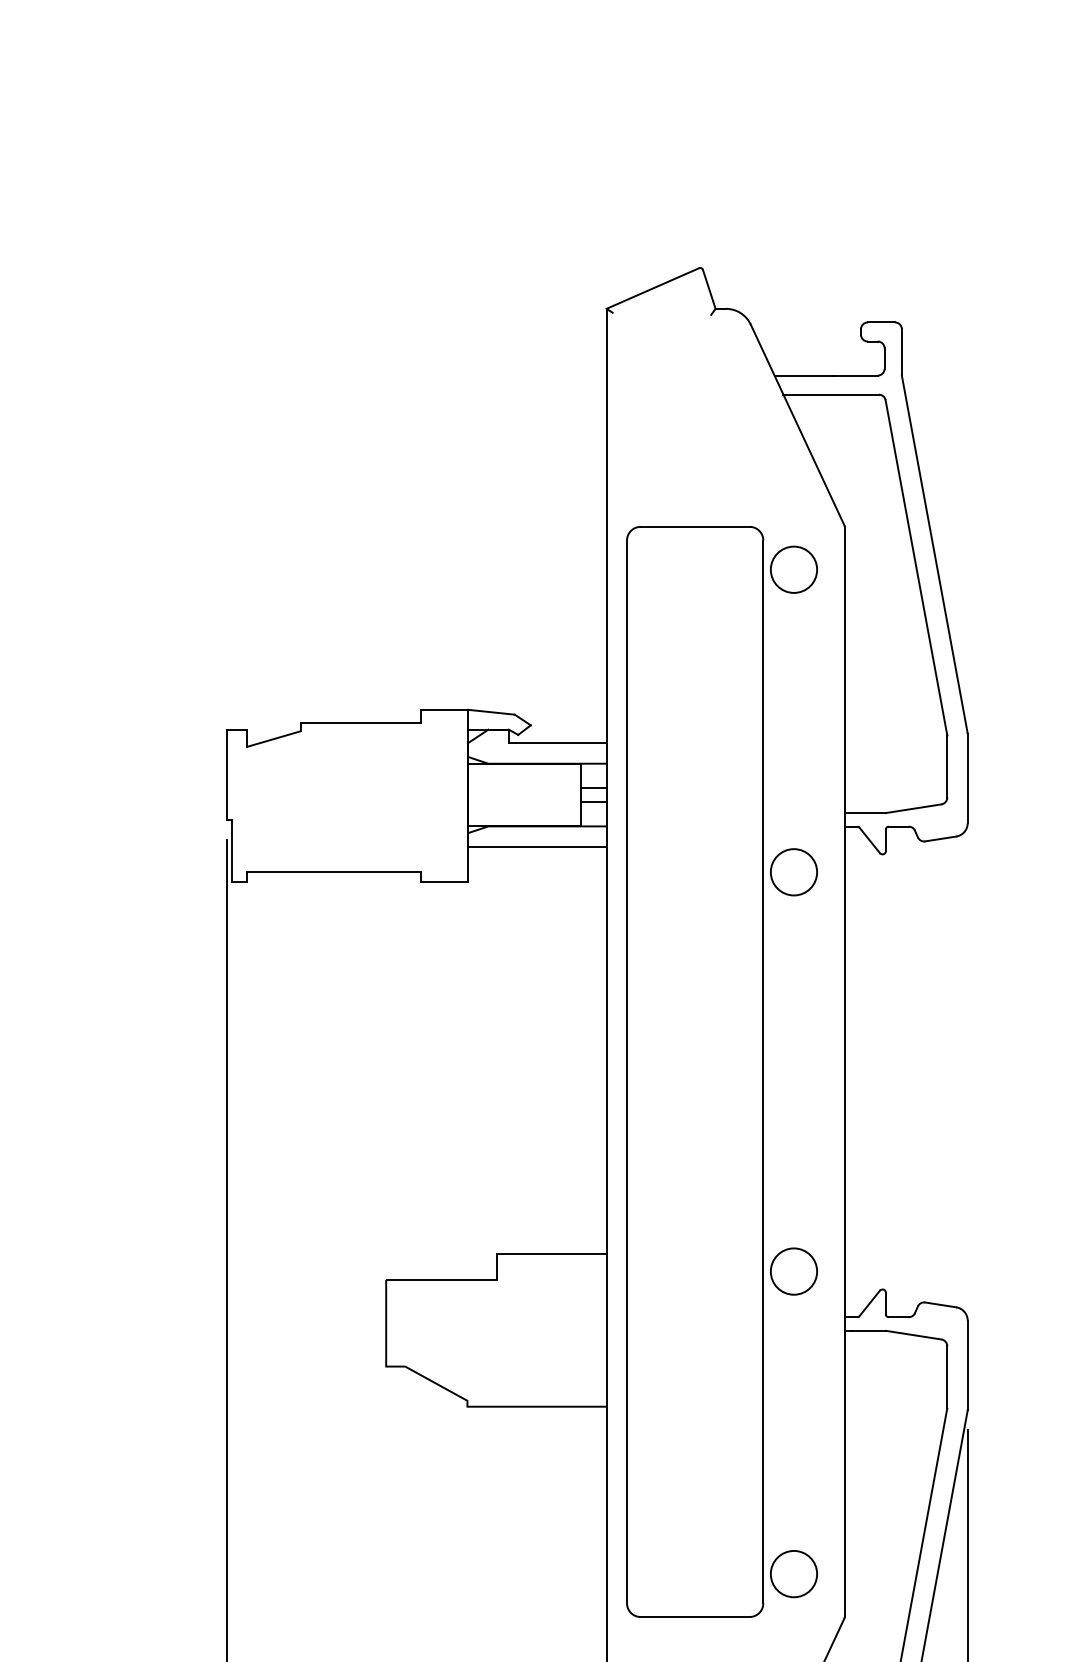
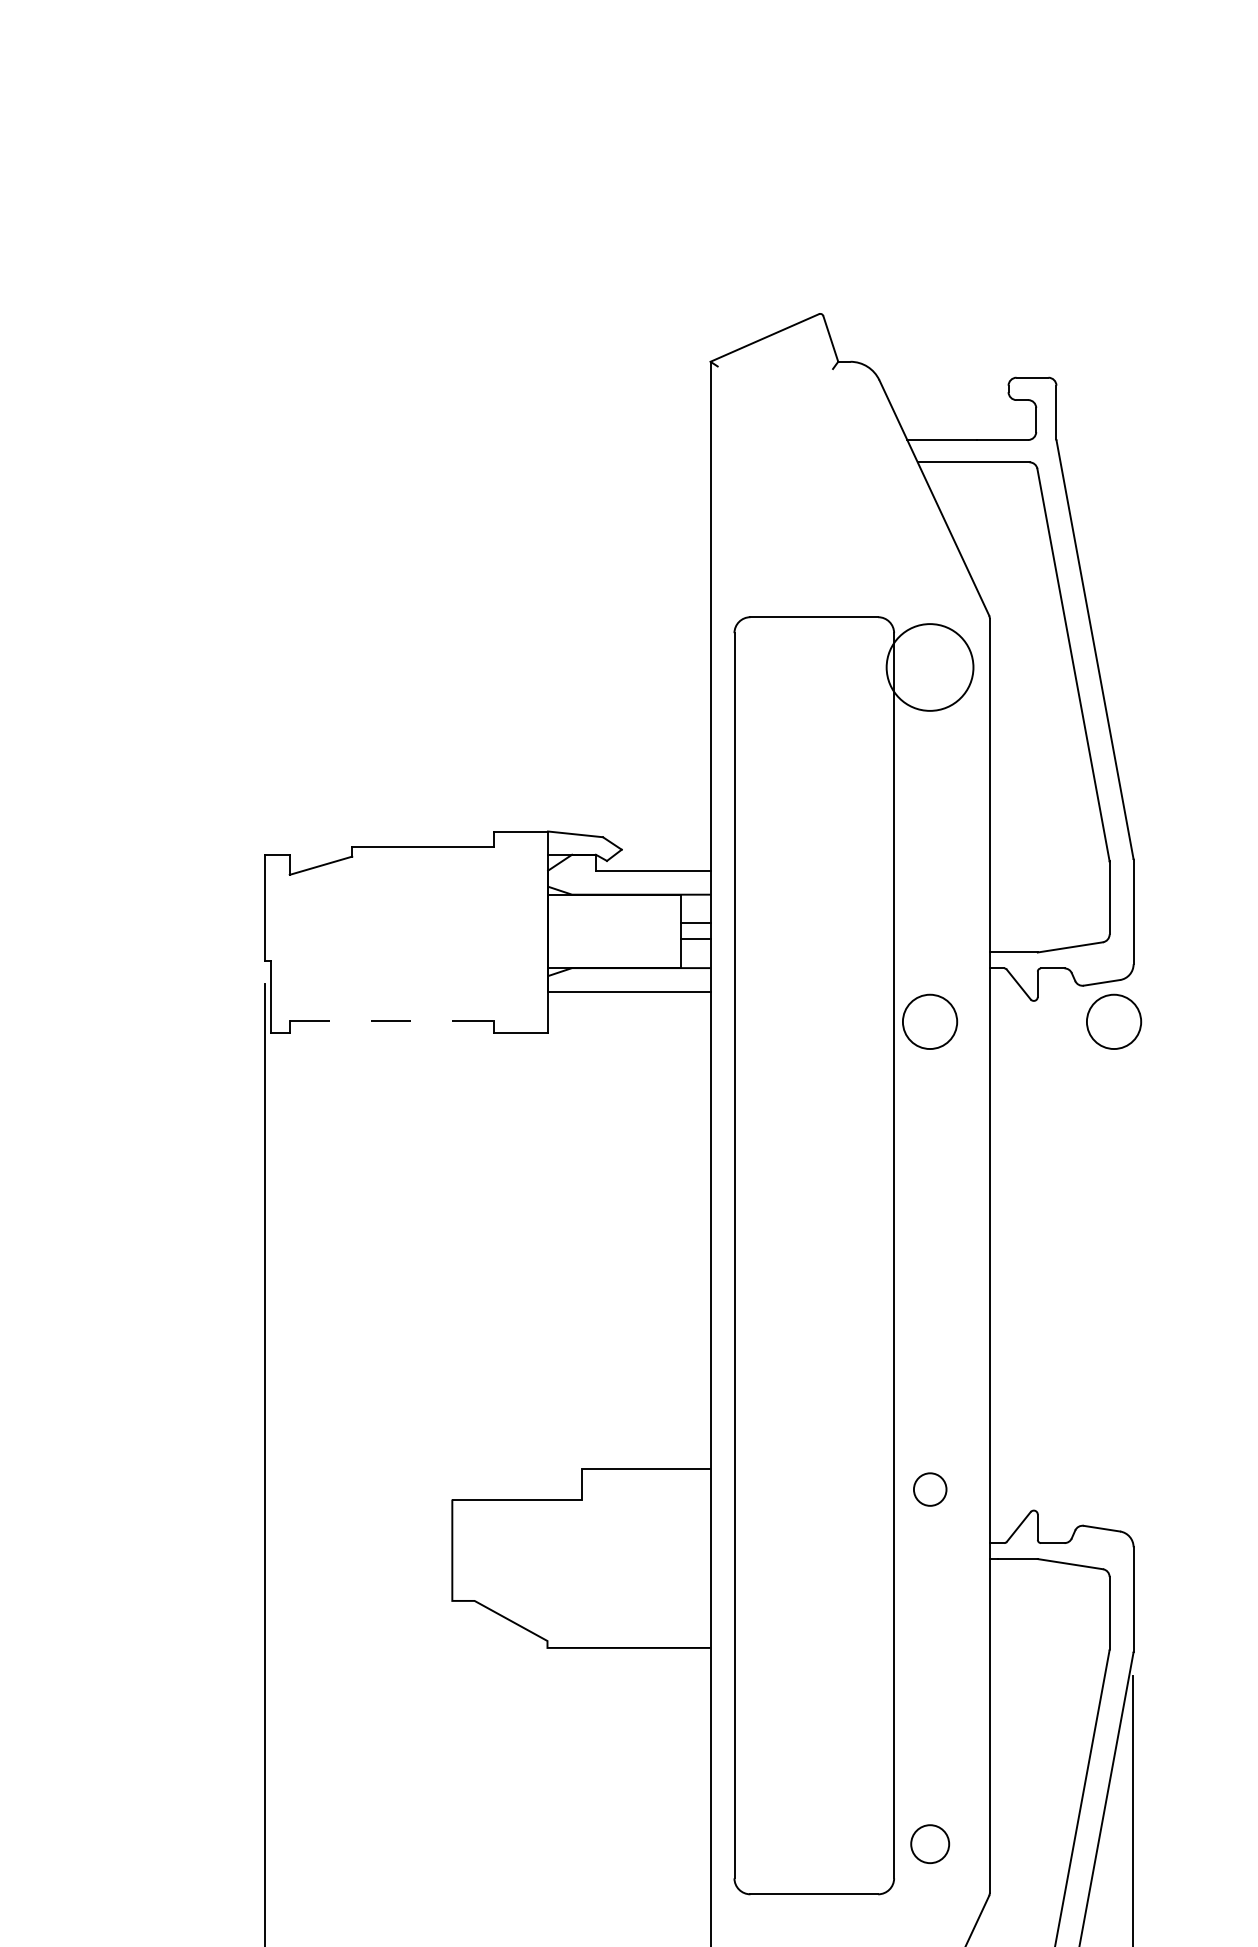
circle: (793, 569) -> (929, 667), size x1.6
line: (334, 871) -> (391, 1021), solid -> dashed
circle: (951, 871) -> (1114, 1021), added
circle: (794, 1271) -> (930, 1489), size x0.6
circle: (794, 1574) -> (930, 1844), size x0.7

